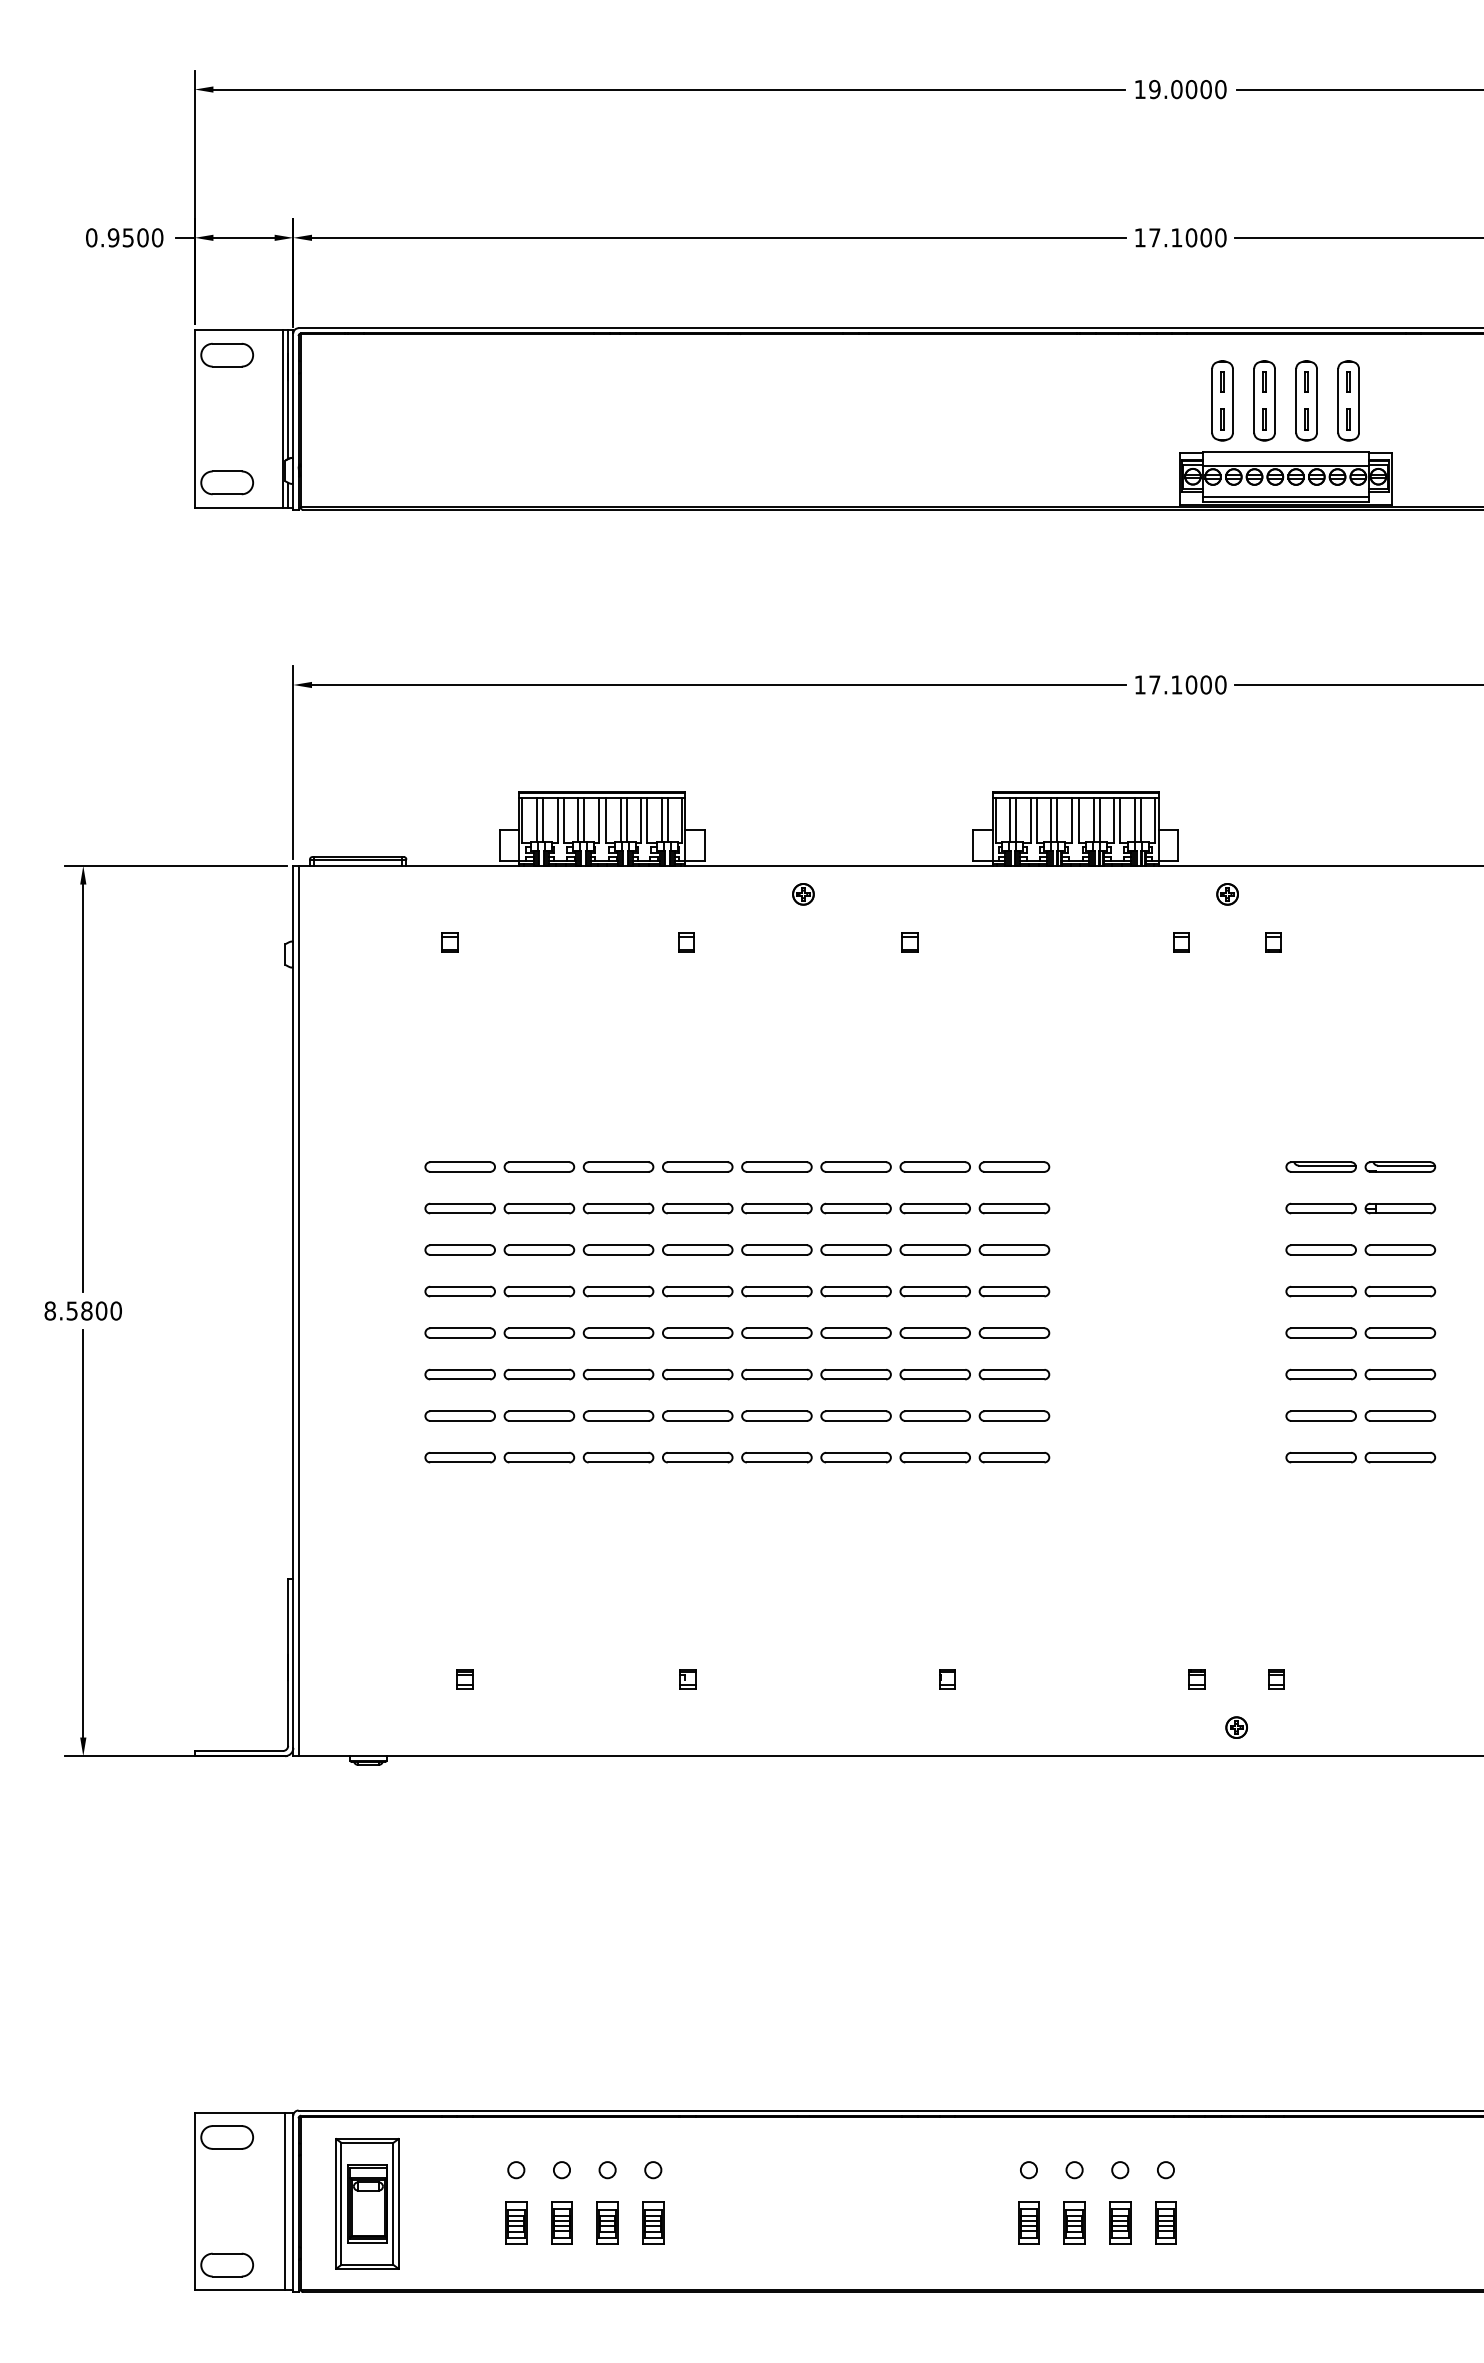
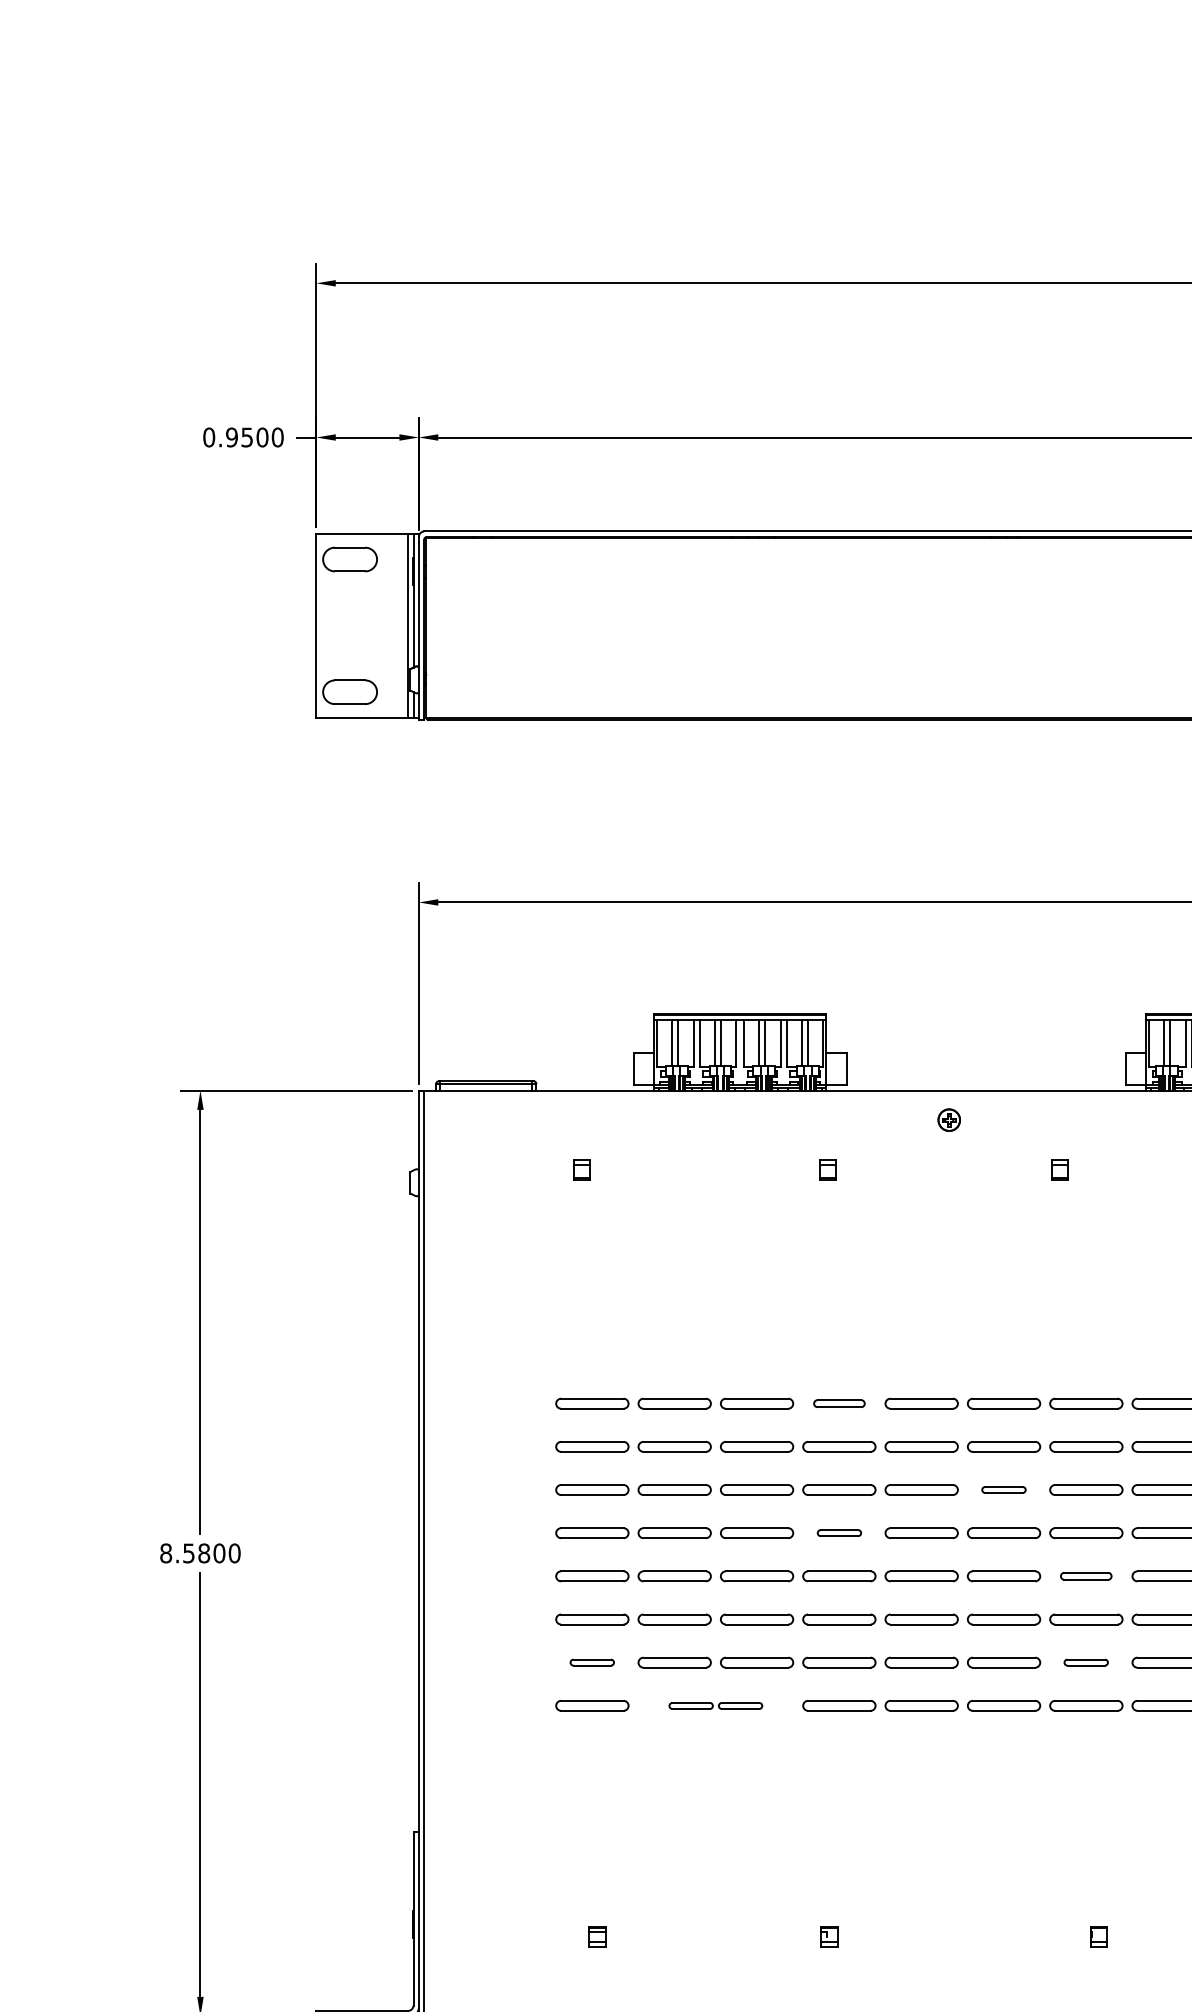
part: (697, 1166) -> (839, 1403), size x0.7
part: (855, 1249) -> (1003, 1489), size x0.6
part: (697, 1291) -> (839, 1533), size x0.6
part: (934, 1332) -> (1085, 1575), size x0.7
part: (459, 1415) -> (591, 1662), size x0.6
part: (934, 1415) -> (1085, 1662), size x0.6
part: (578, 1457) -> (715, 1705), size x0.6

